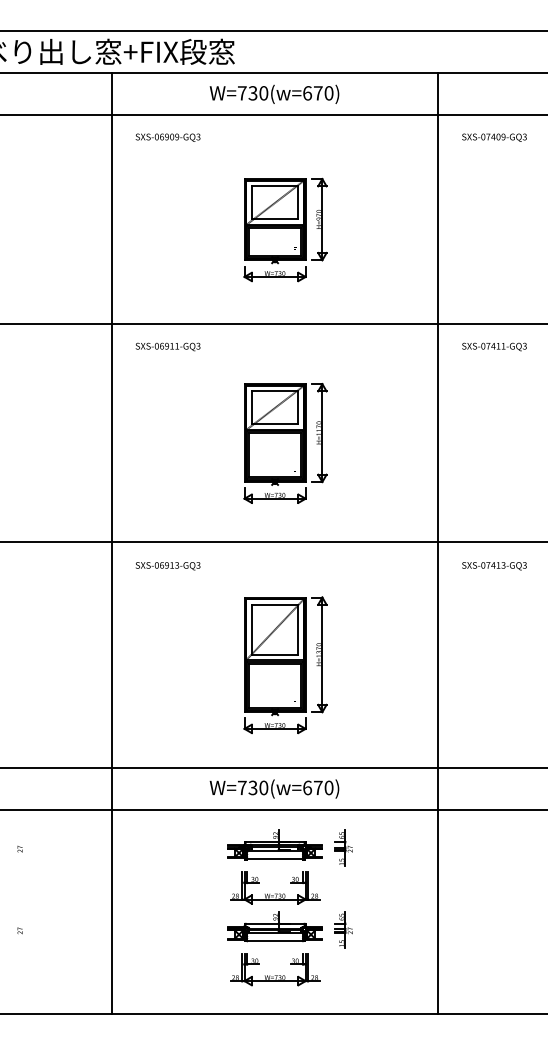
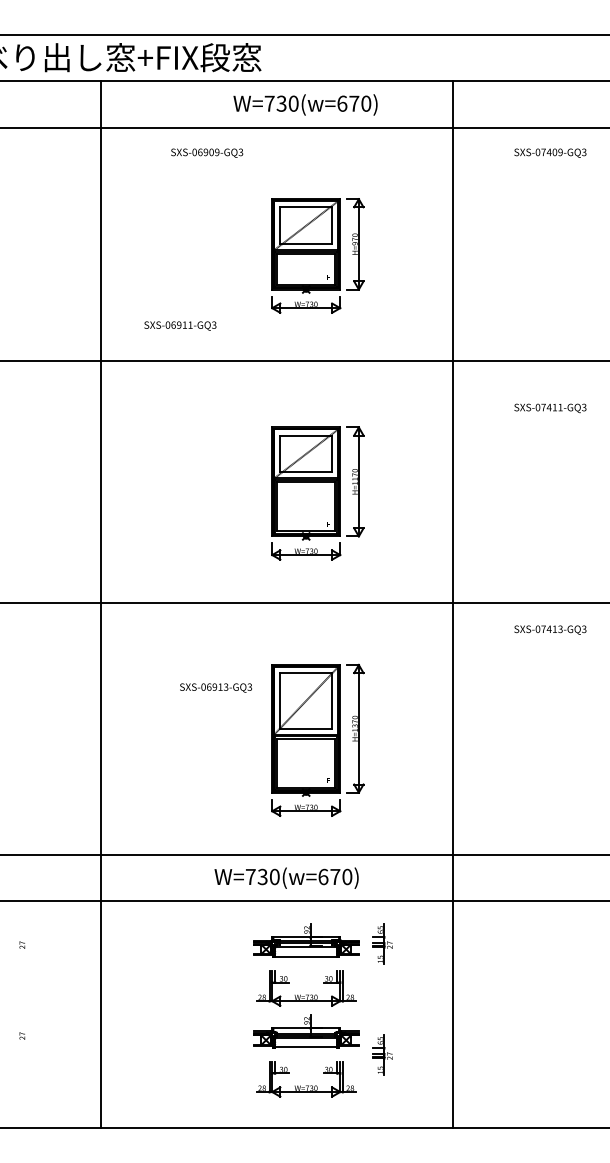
text: (167, 137) -> (206, 152), moved
text: (167, 346) -> (179, 325), moved
text: (494, 346) -> (550, 407), moved
line: (111, 543) -> (100, 604), moved
line: (438, 543) -> (453, 604), moved
text: (167, 566) -> (215, 688), moved
text: (274, 788) -> (286, 877), moved
part: (343, 929) -> (382, 1054), moved

